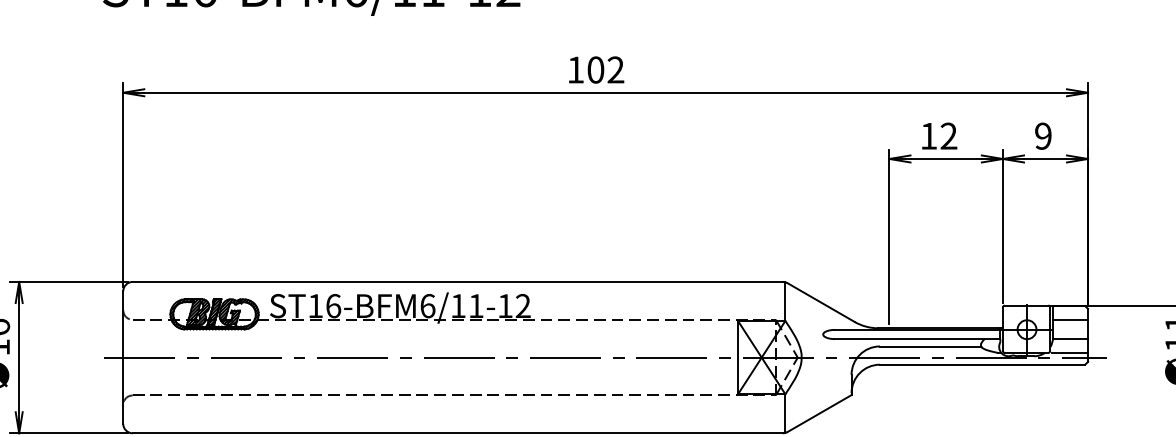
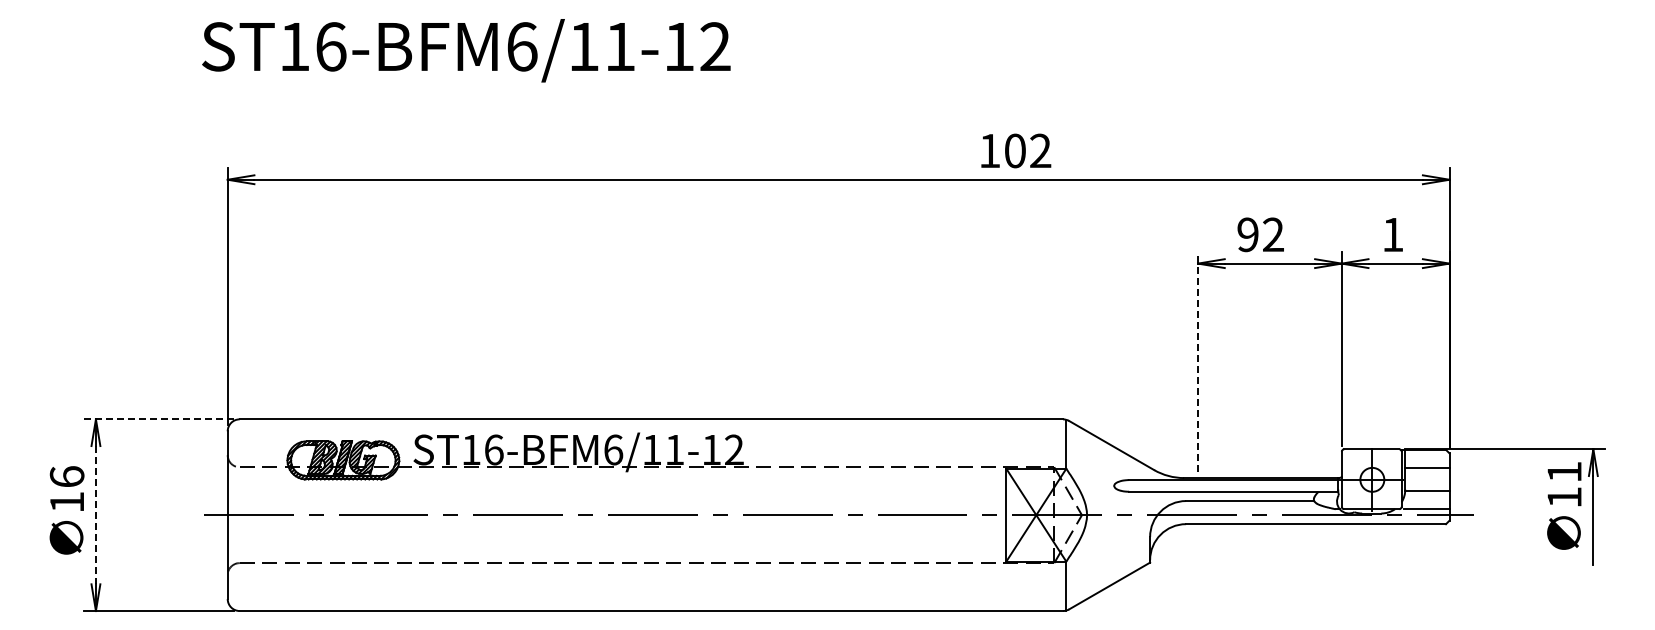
text: (596, 69) -> (1016, 150), moved
text: (928, 135) -> (1247, 234), 12 -> 92
text: (1042, 135) -> (1392, 234), 9 -> 1
line: (889, 236) -> (1198, 361), solid -> dashed
line: (68, 282) -> (158, 419), solid -> dashed
line: (18, 357) -> (95, 515), solid -> dashed

